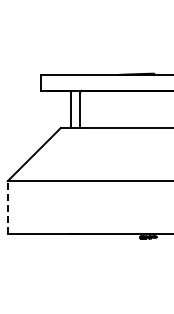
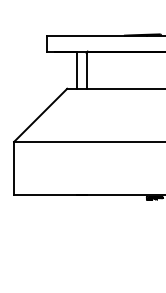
line: (7, 207) -> (13, 168), dashed -> solid

